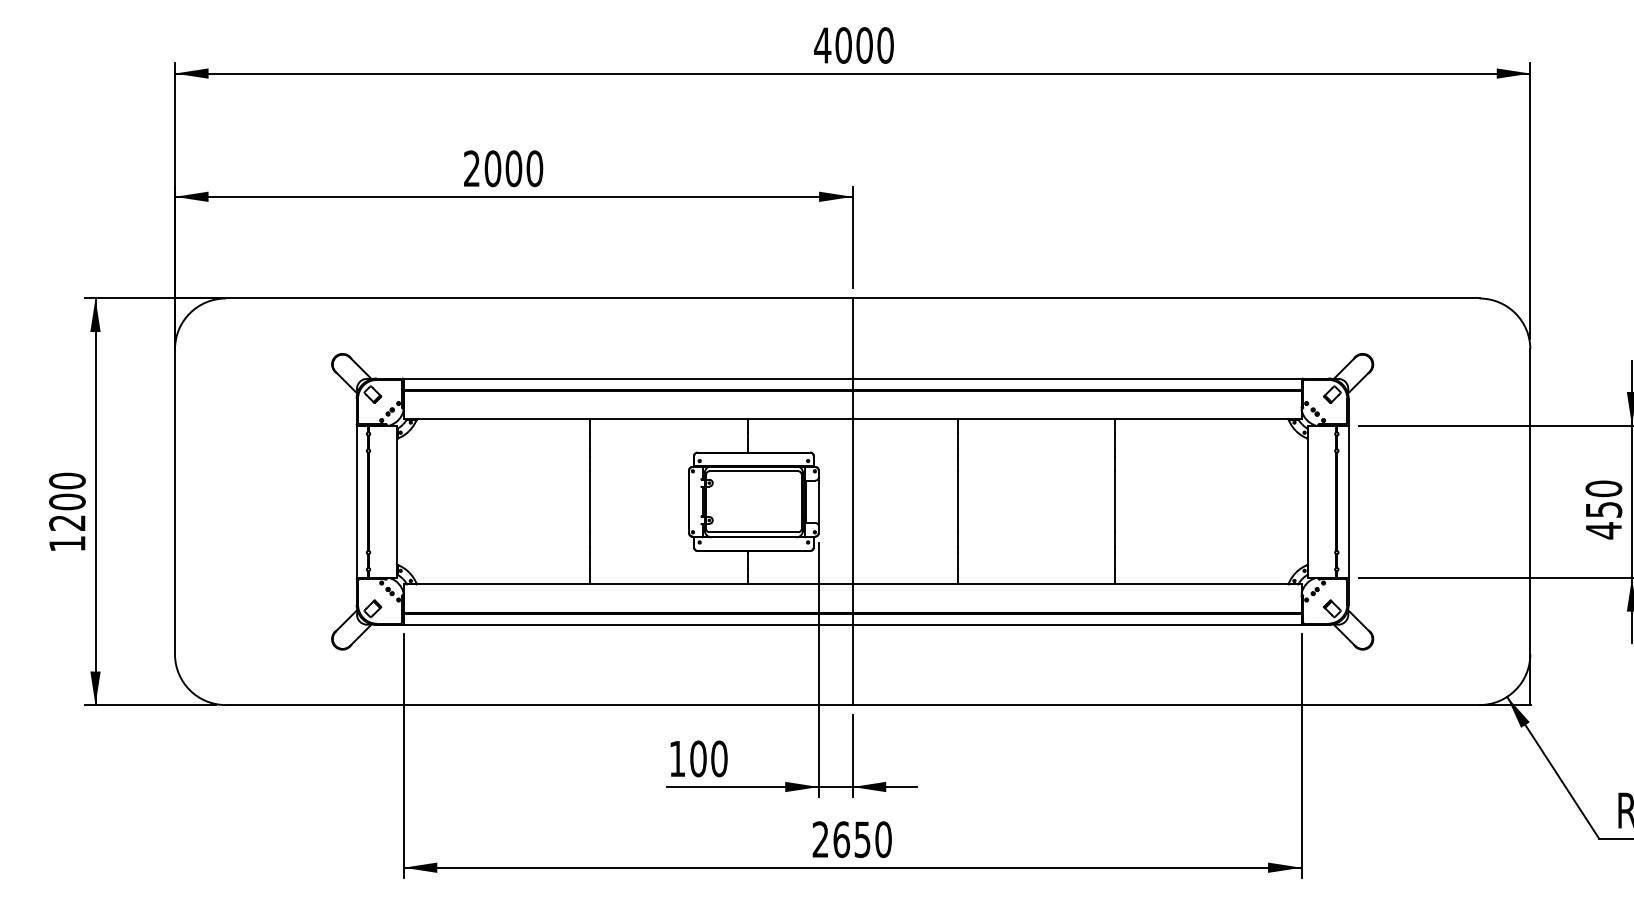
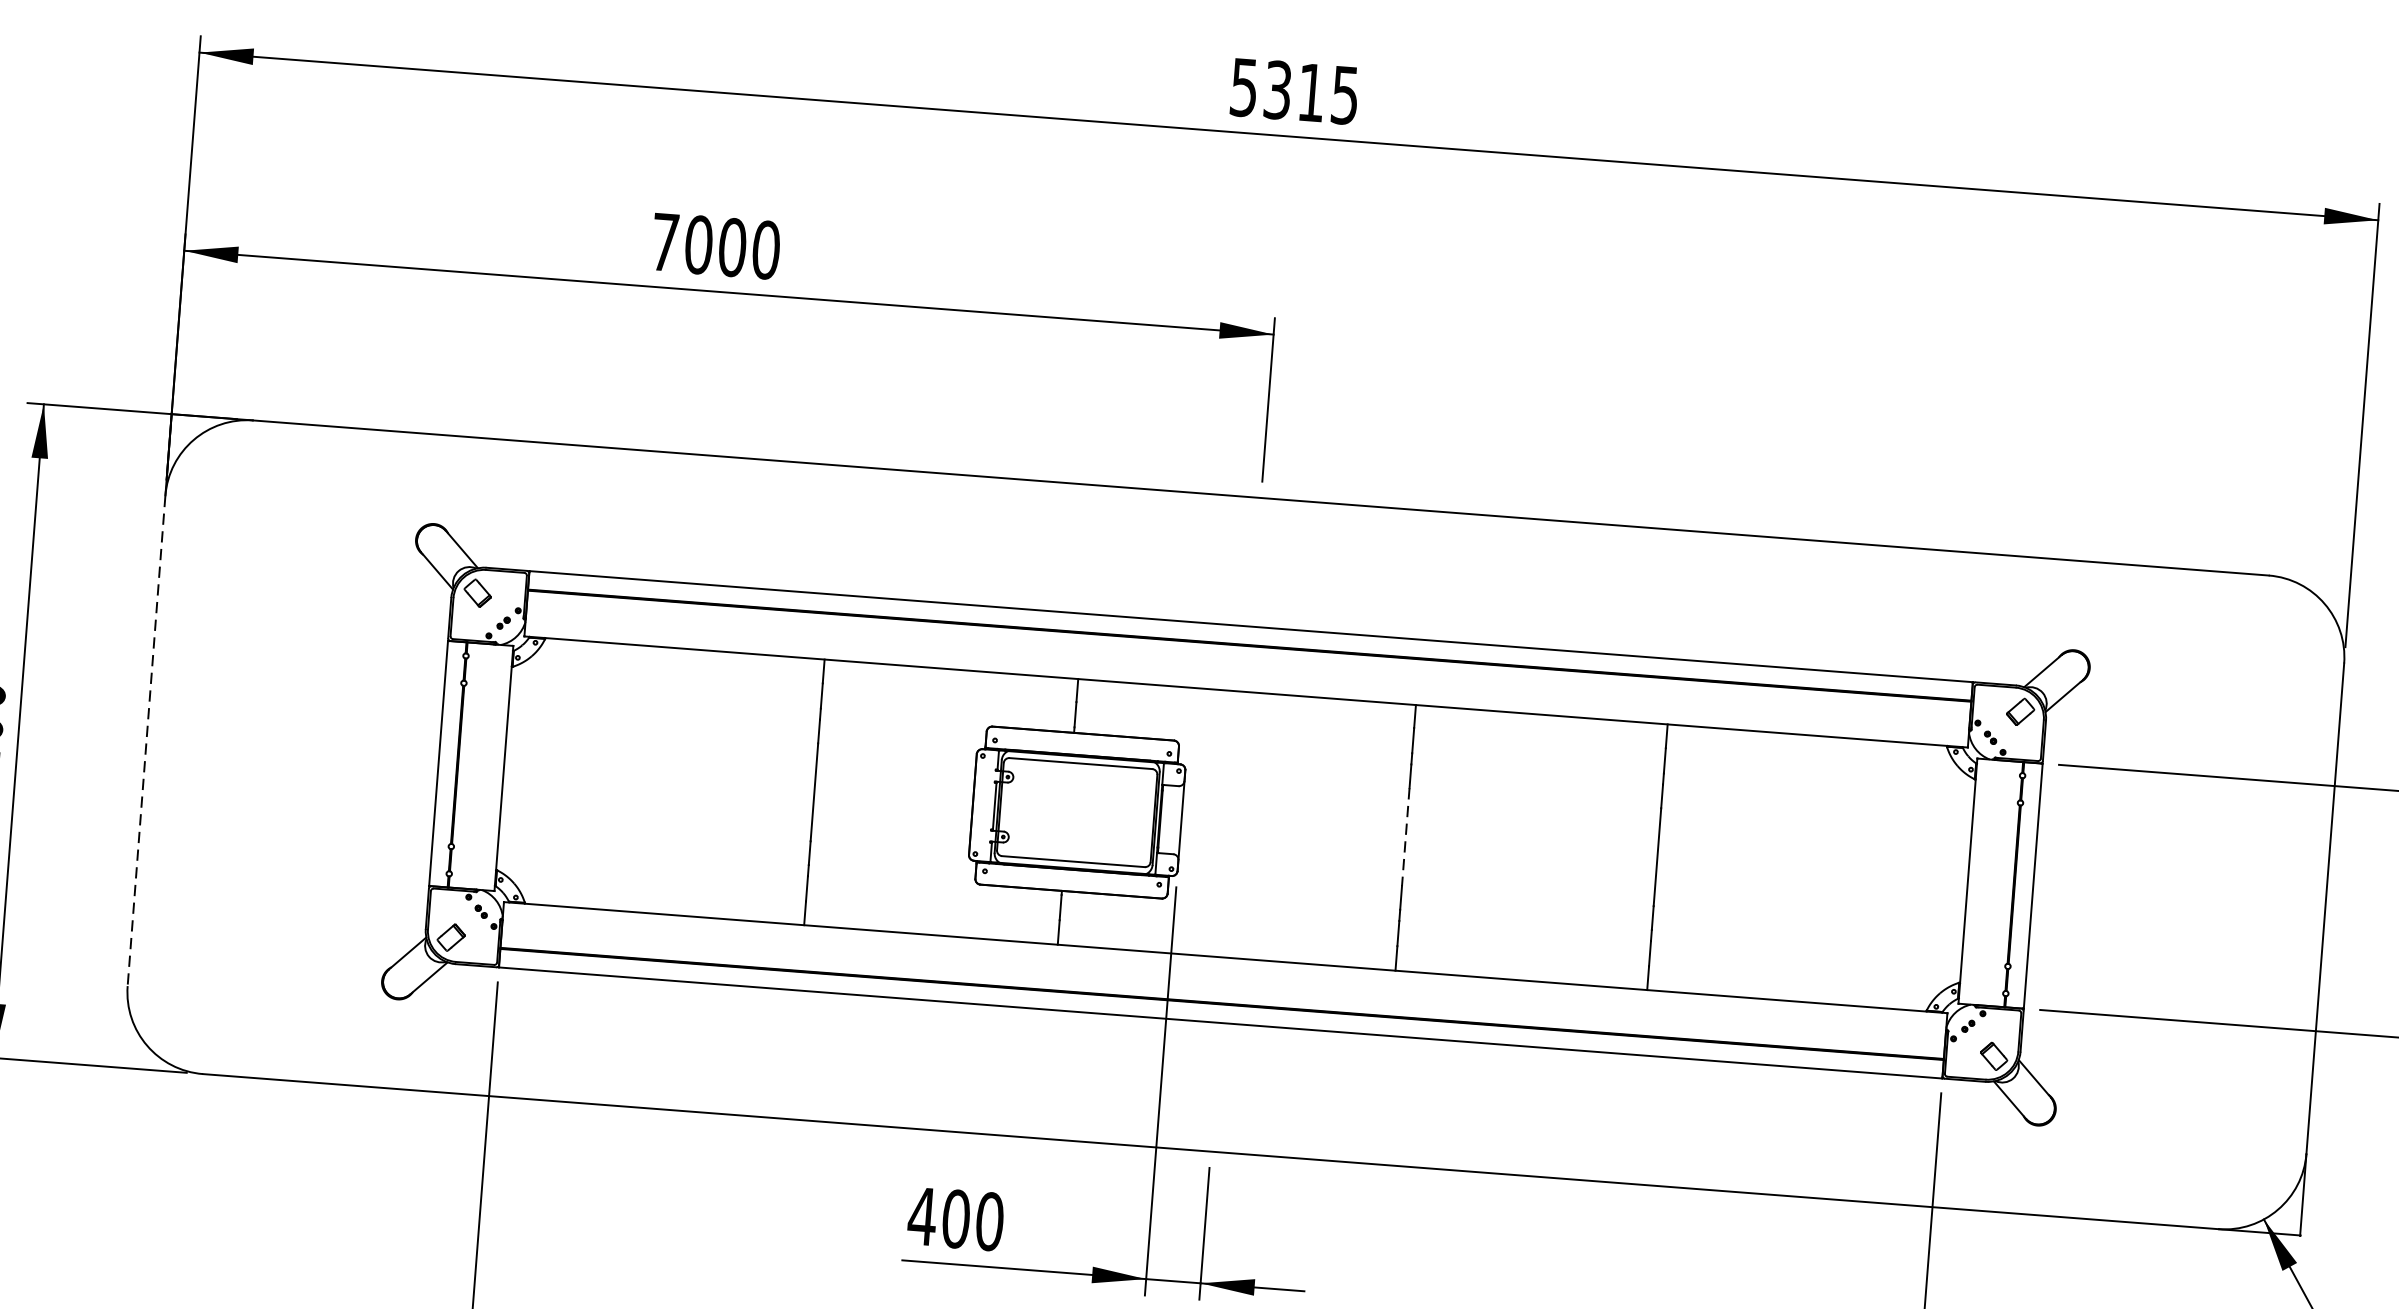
text: (853, 45) -> (1293, 91), 4000 -> 5315
text: (471, 168) -> (664, 241), 2000 -> 7000
line: (852, 501) -> (1235, 824), removed
line: (958, 501) -> (1406, 837), solid -> dashed
line: (175, 502) -> (147, 742), solid -> dashed
text: (677, 758) -> (922, 1215), 100 -> 400

